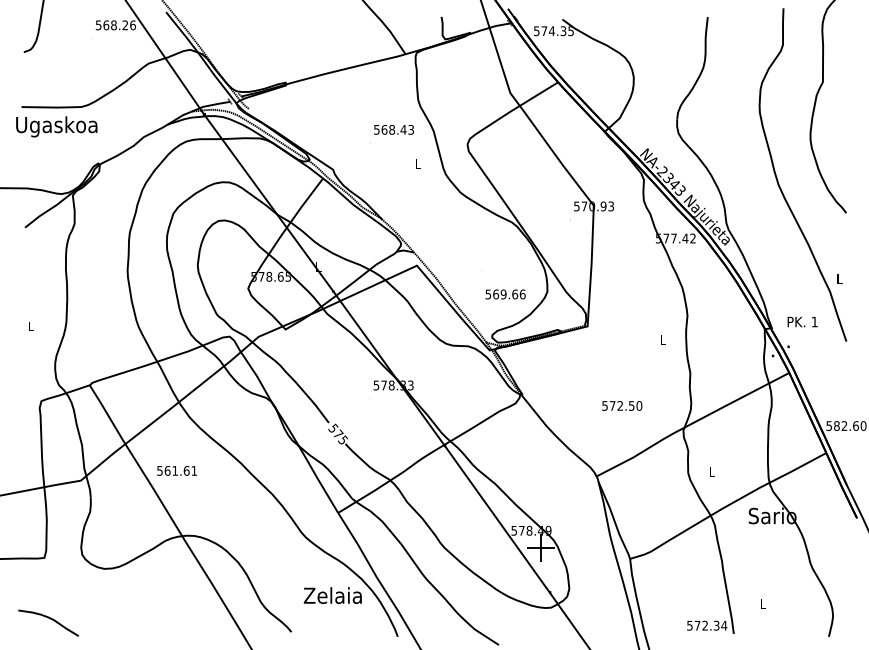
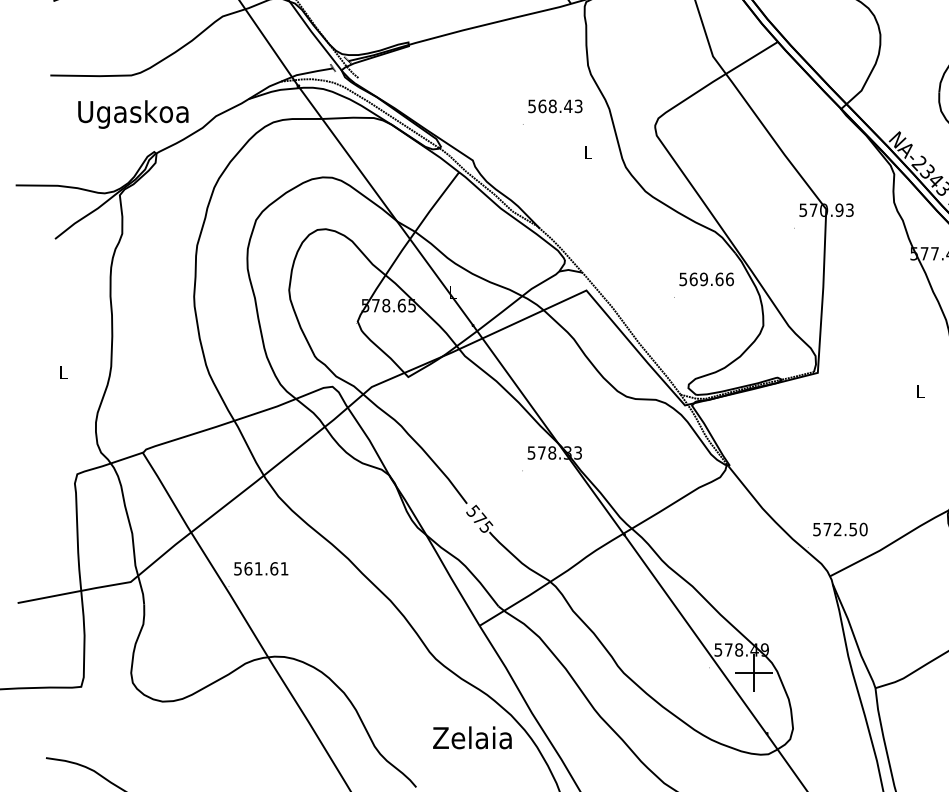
text: (56, 126) -> (132, 114), moved
text: (505, 294) -> (706, 279), moved
text: (622, 405) -> (840, 528), moved

